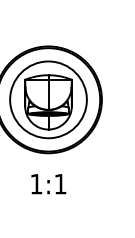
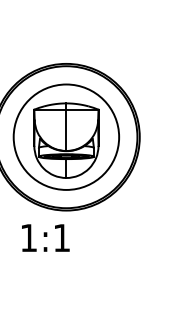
text: (48, 183) -> (45, 237), moved

